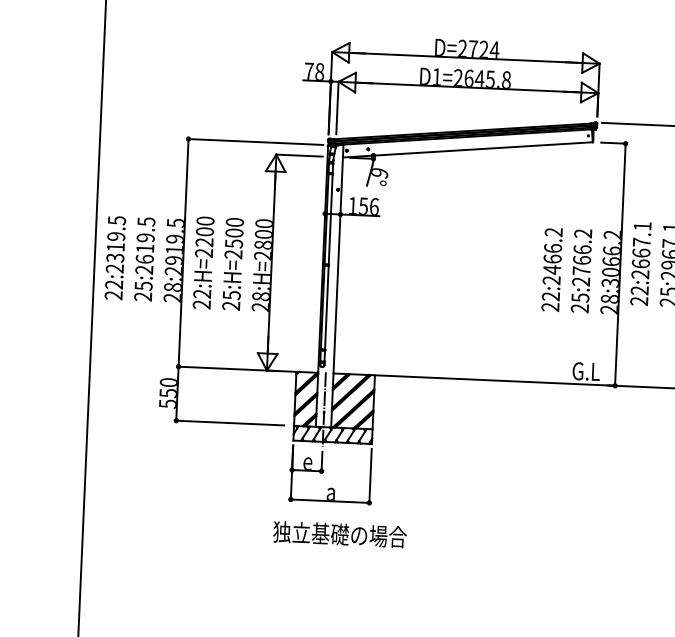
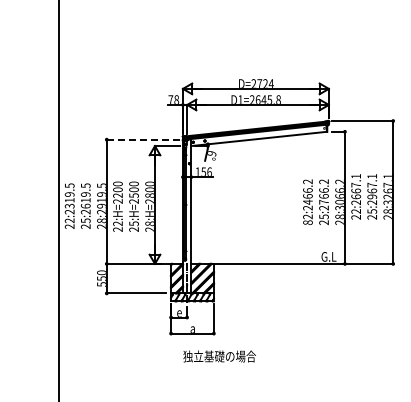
line: (255, 141) -> (143, 139), solid -> dashed
text: (549, 306) -> (307, 222), 22:2466.2 -> 82:2466.2
text: (339, 534) -> (219, 356), moved

